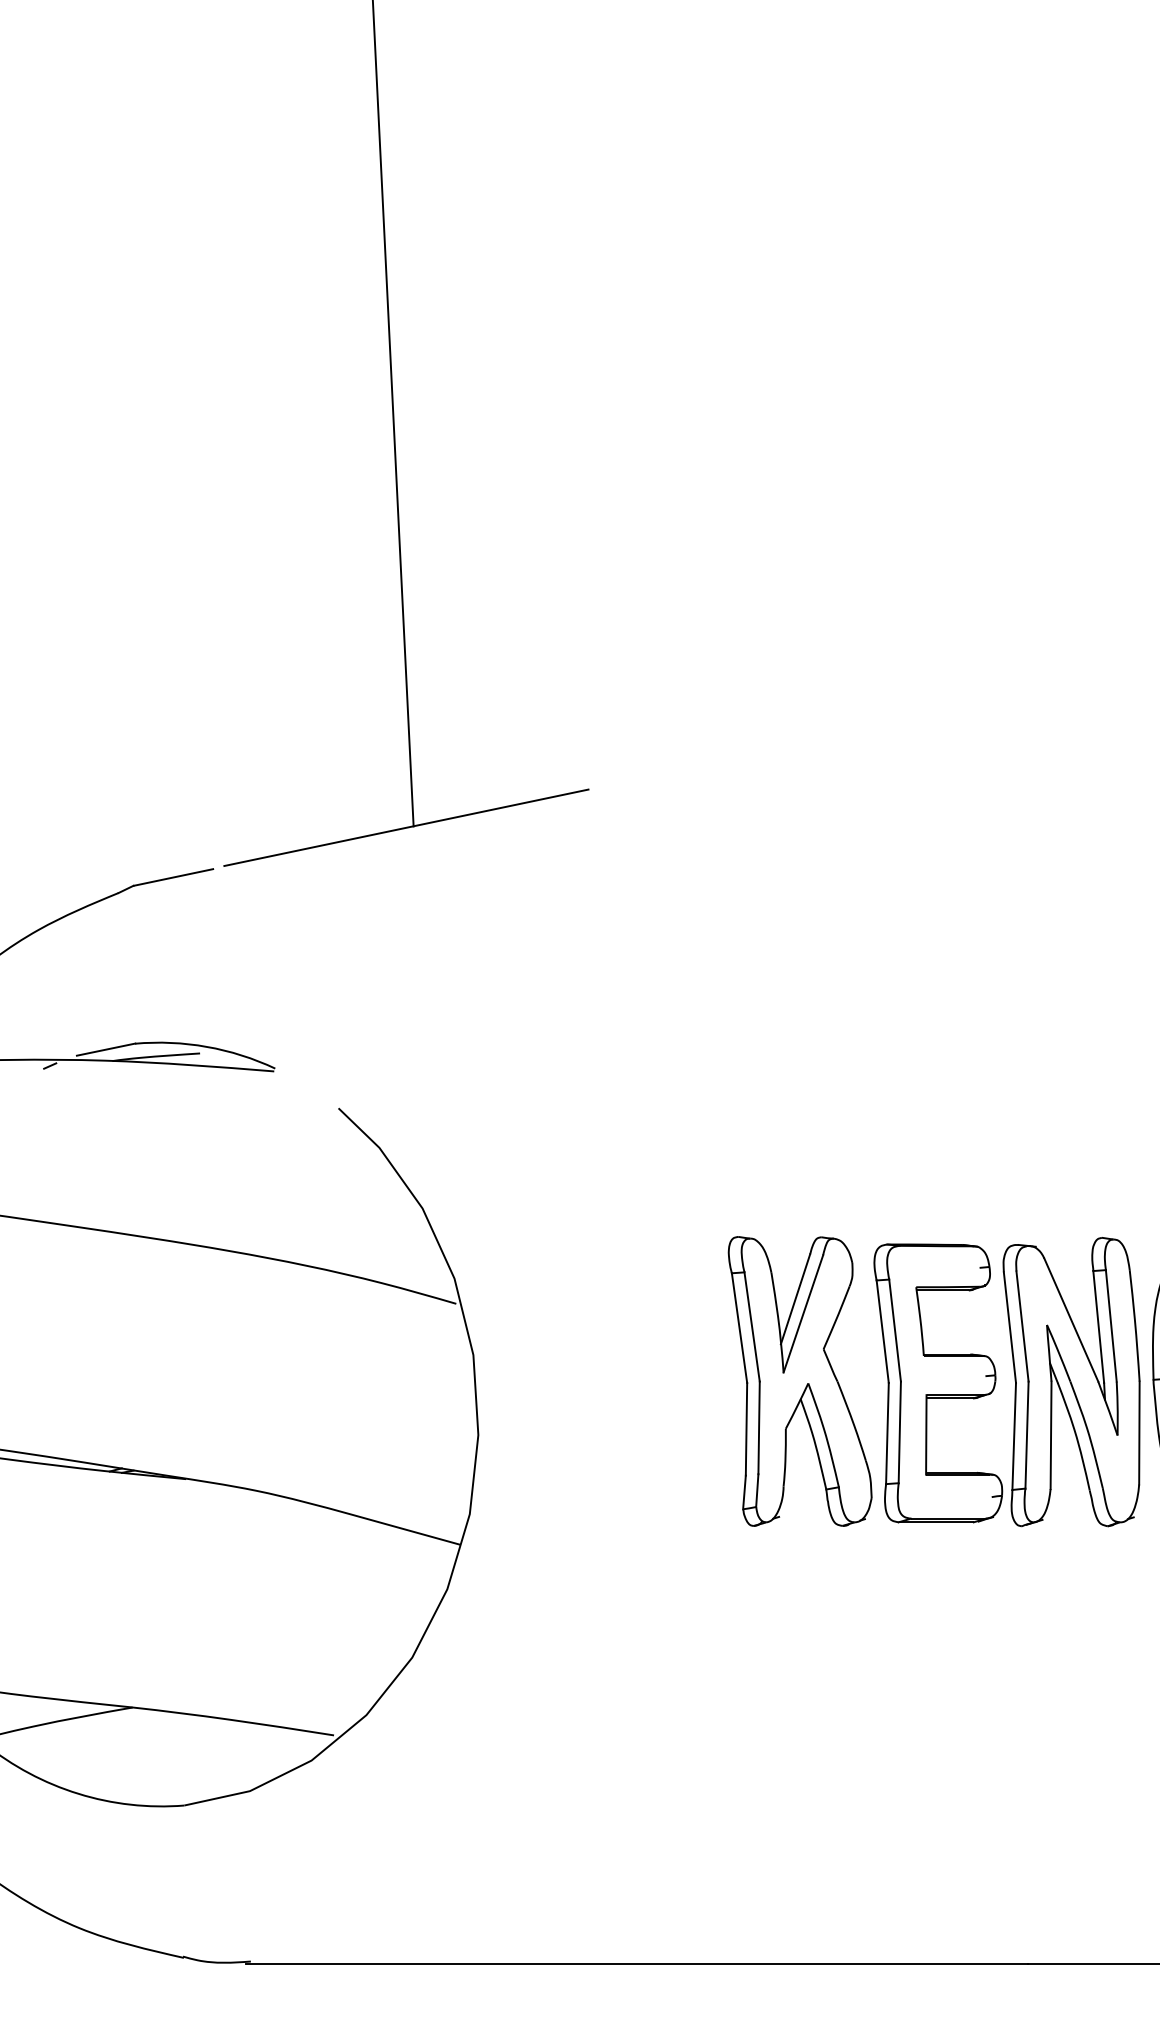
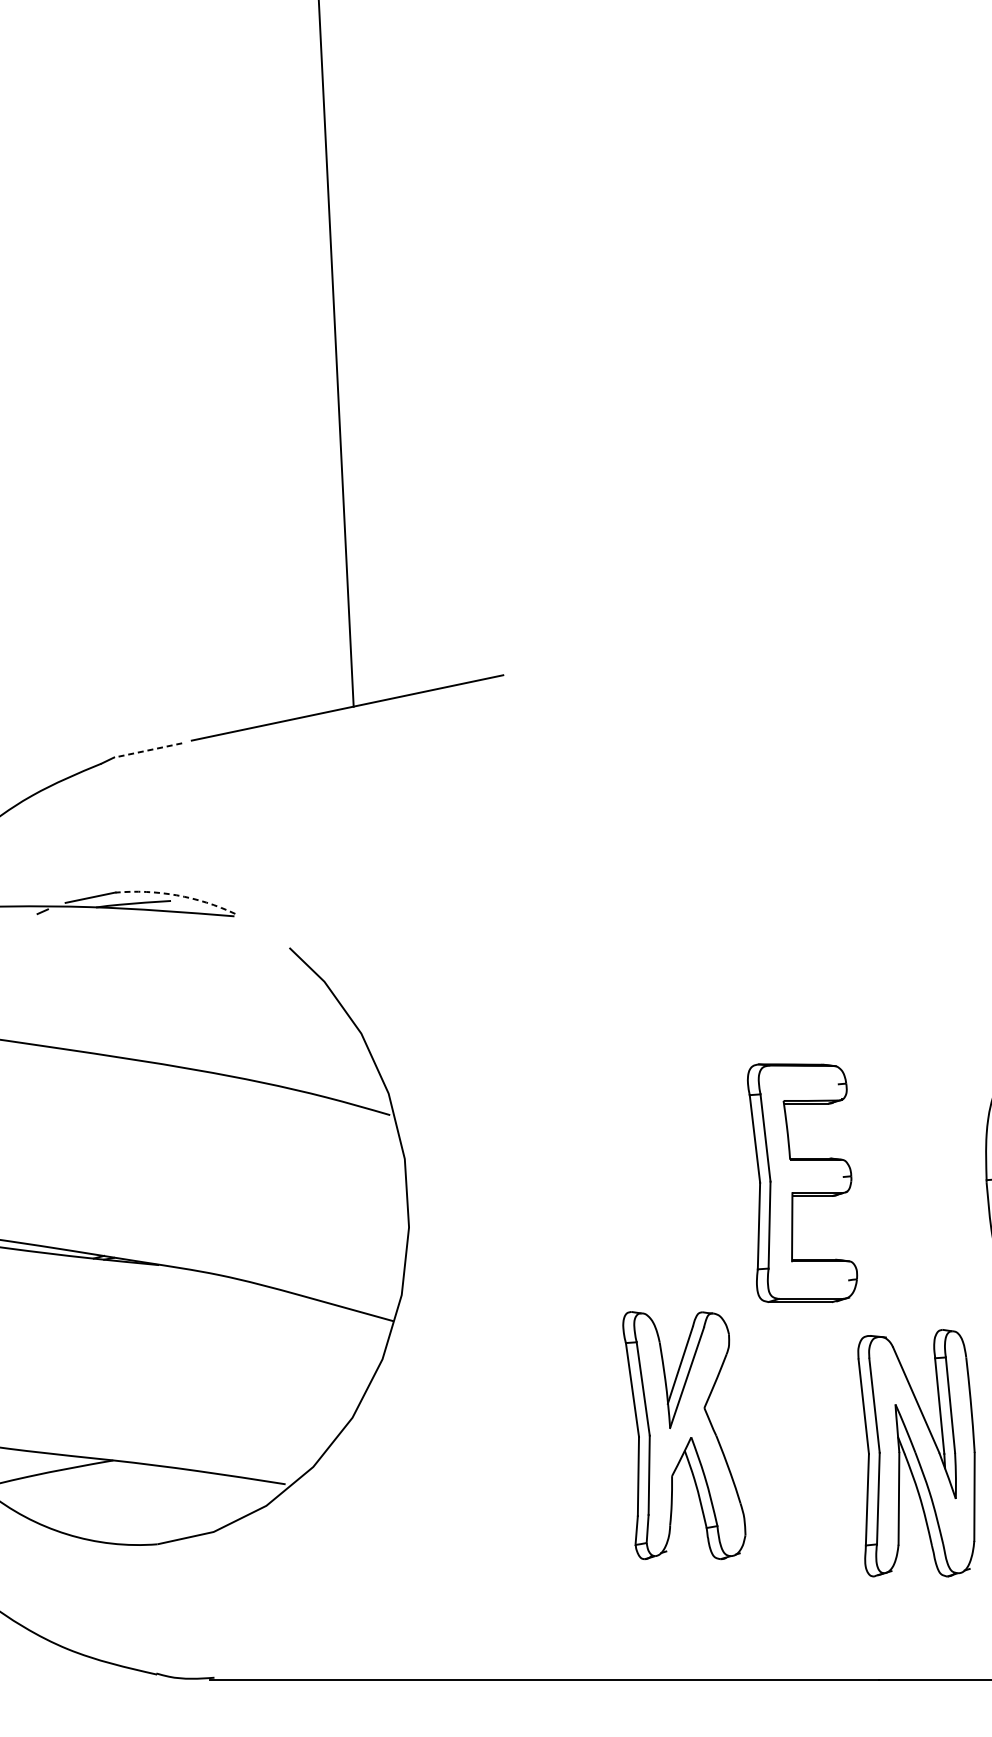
line: (173, 877) -> (148, 750), solid -> dashed
arc: (206, 1046) -> (176, 895), solid -> dashed
part: (799, 1381) -> (683, 1435), moved
part: (1071, 1382) -> (916, 1453), moved

